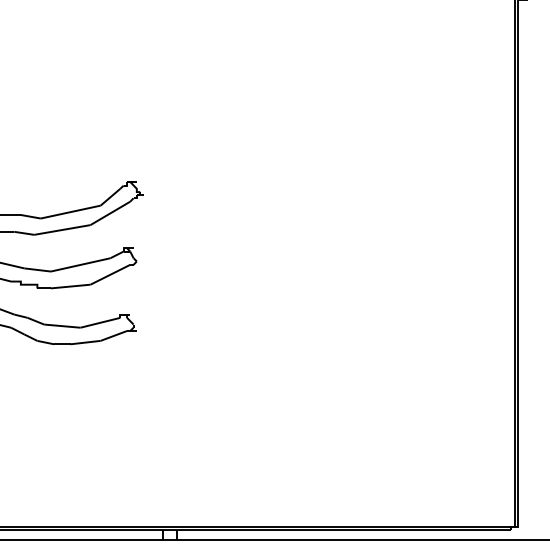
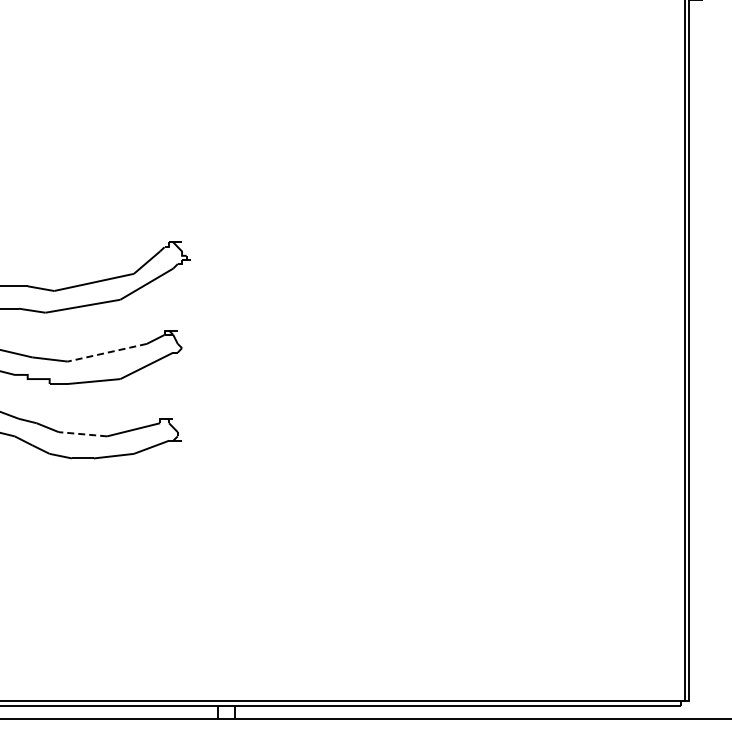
line: (80, 264) -> (107, 352), solid -> dashed
line: (62, 326) -> (82, 434), solid -> dashed

